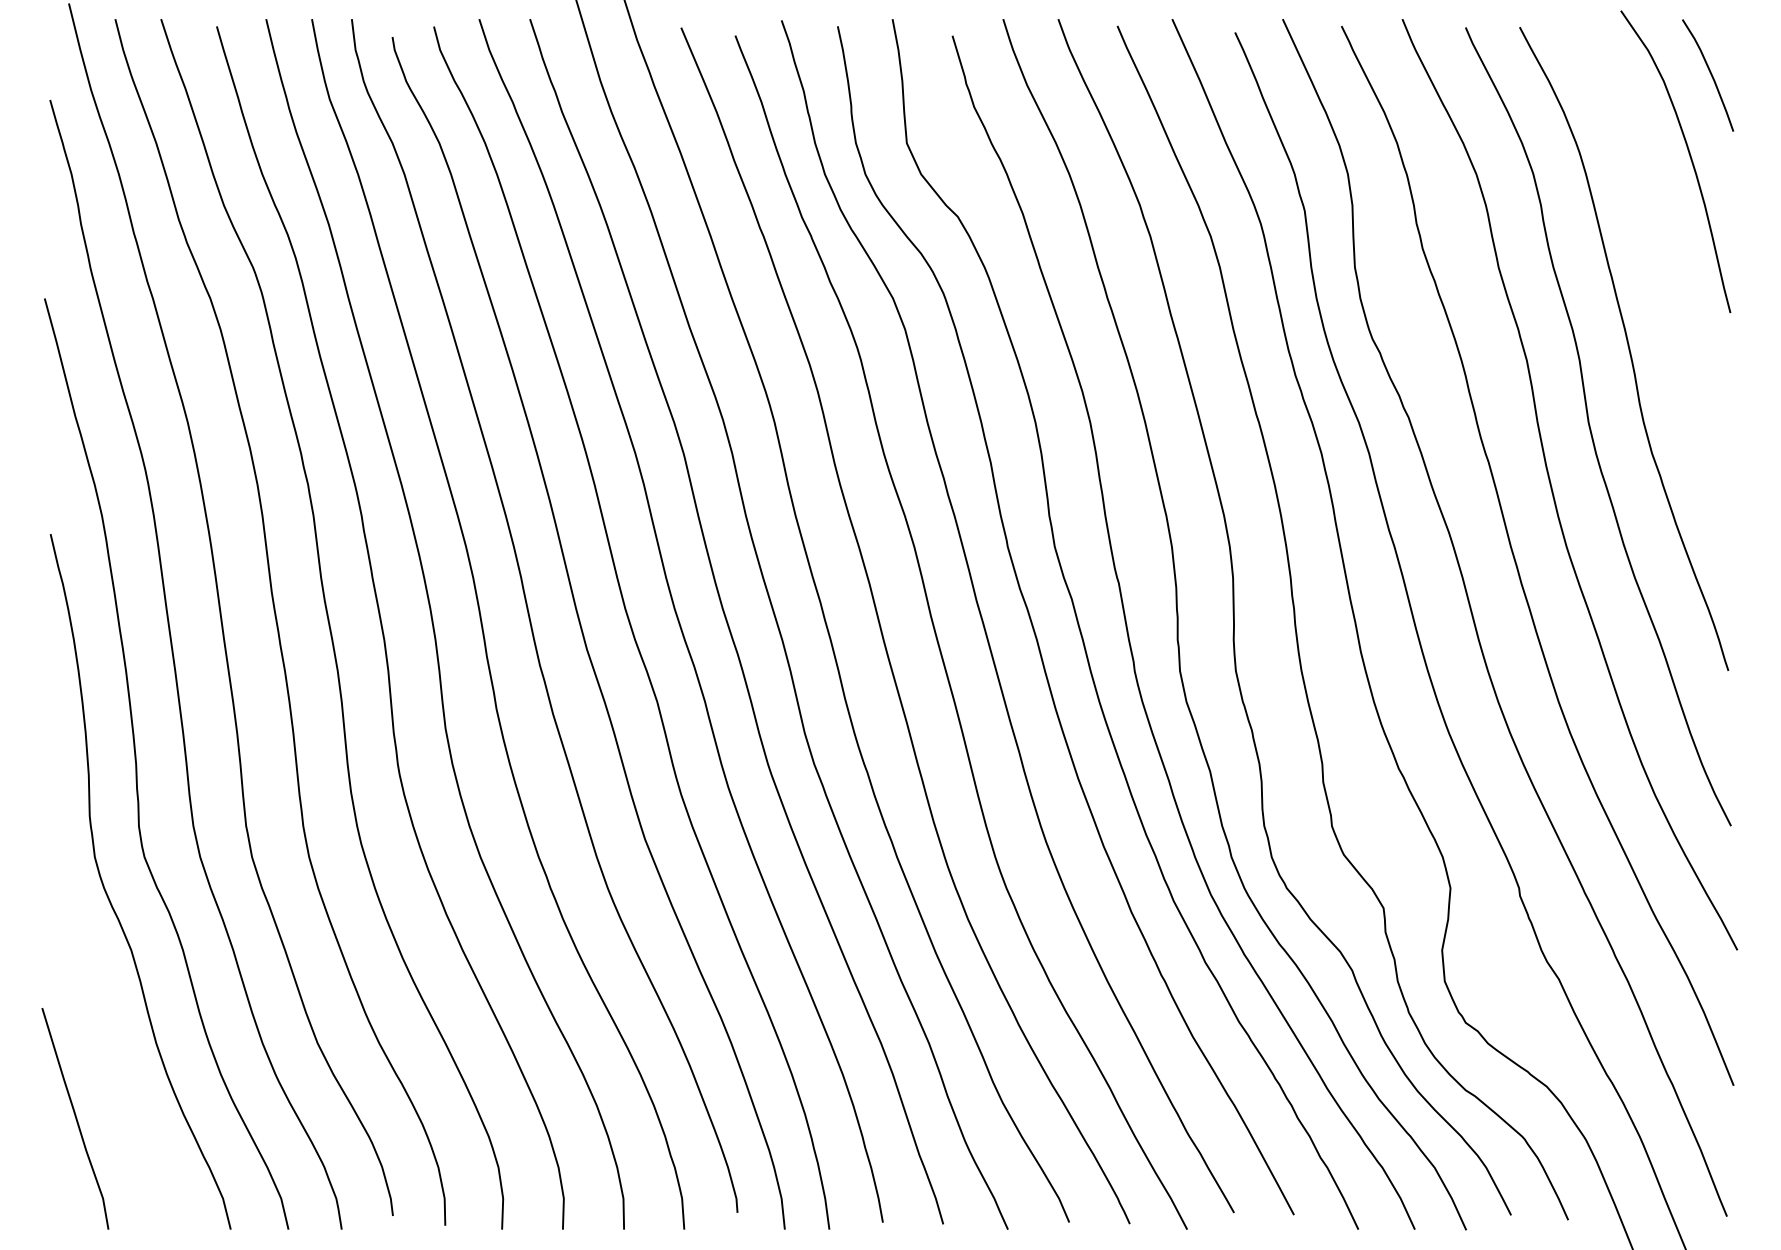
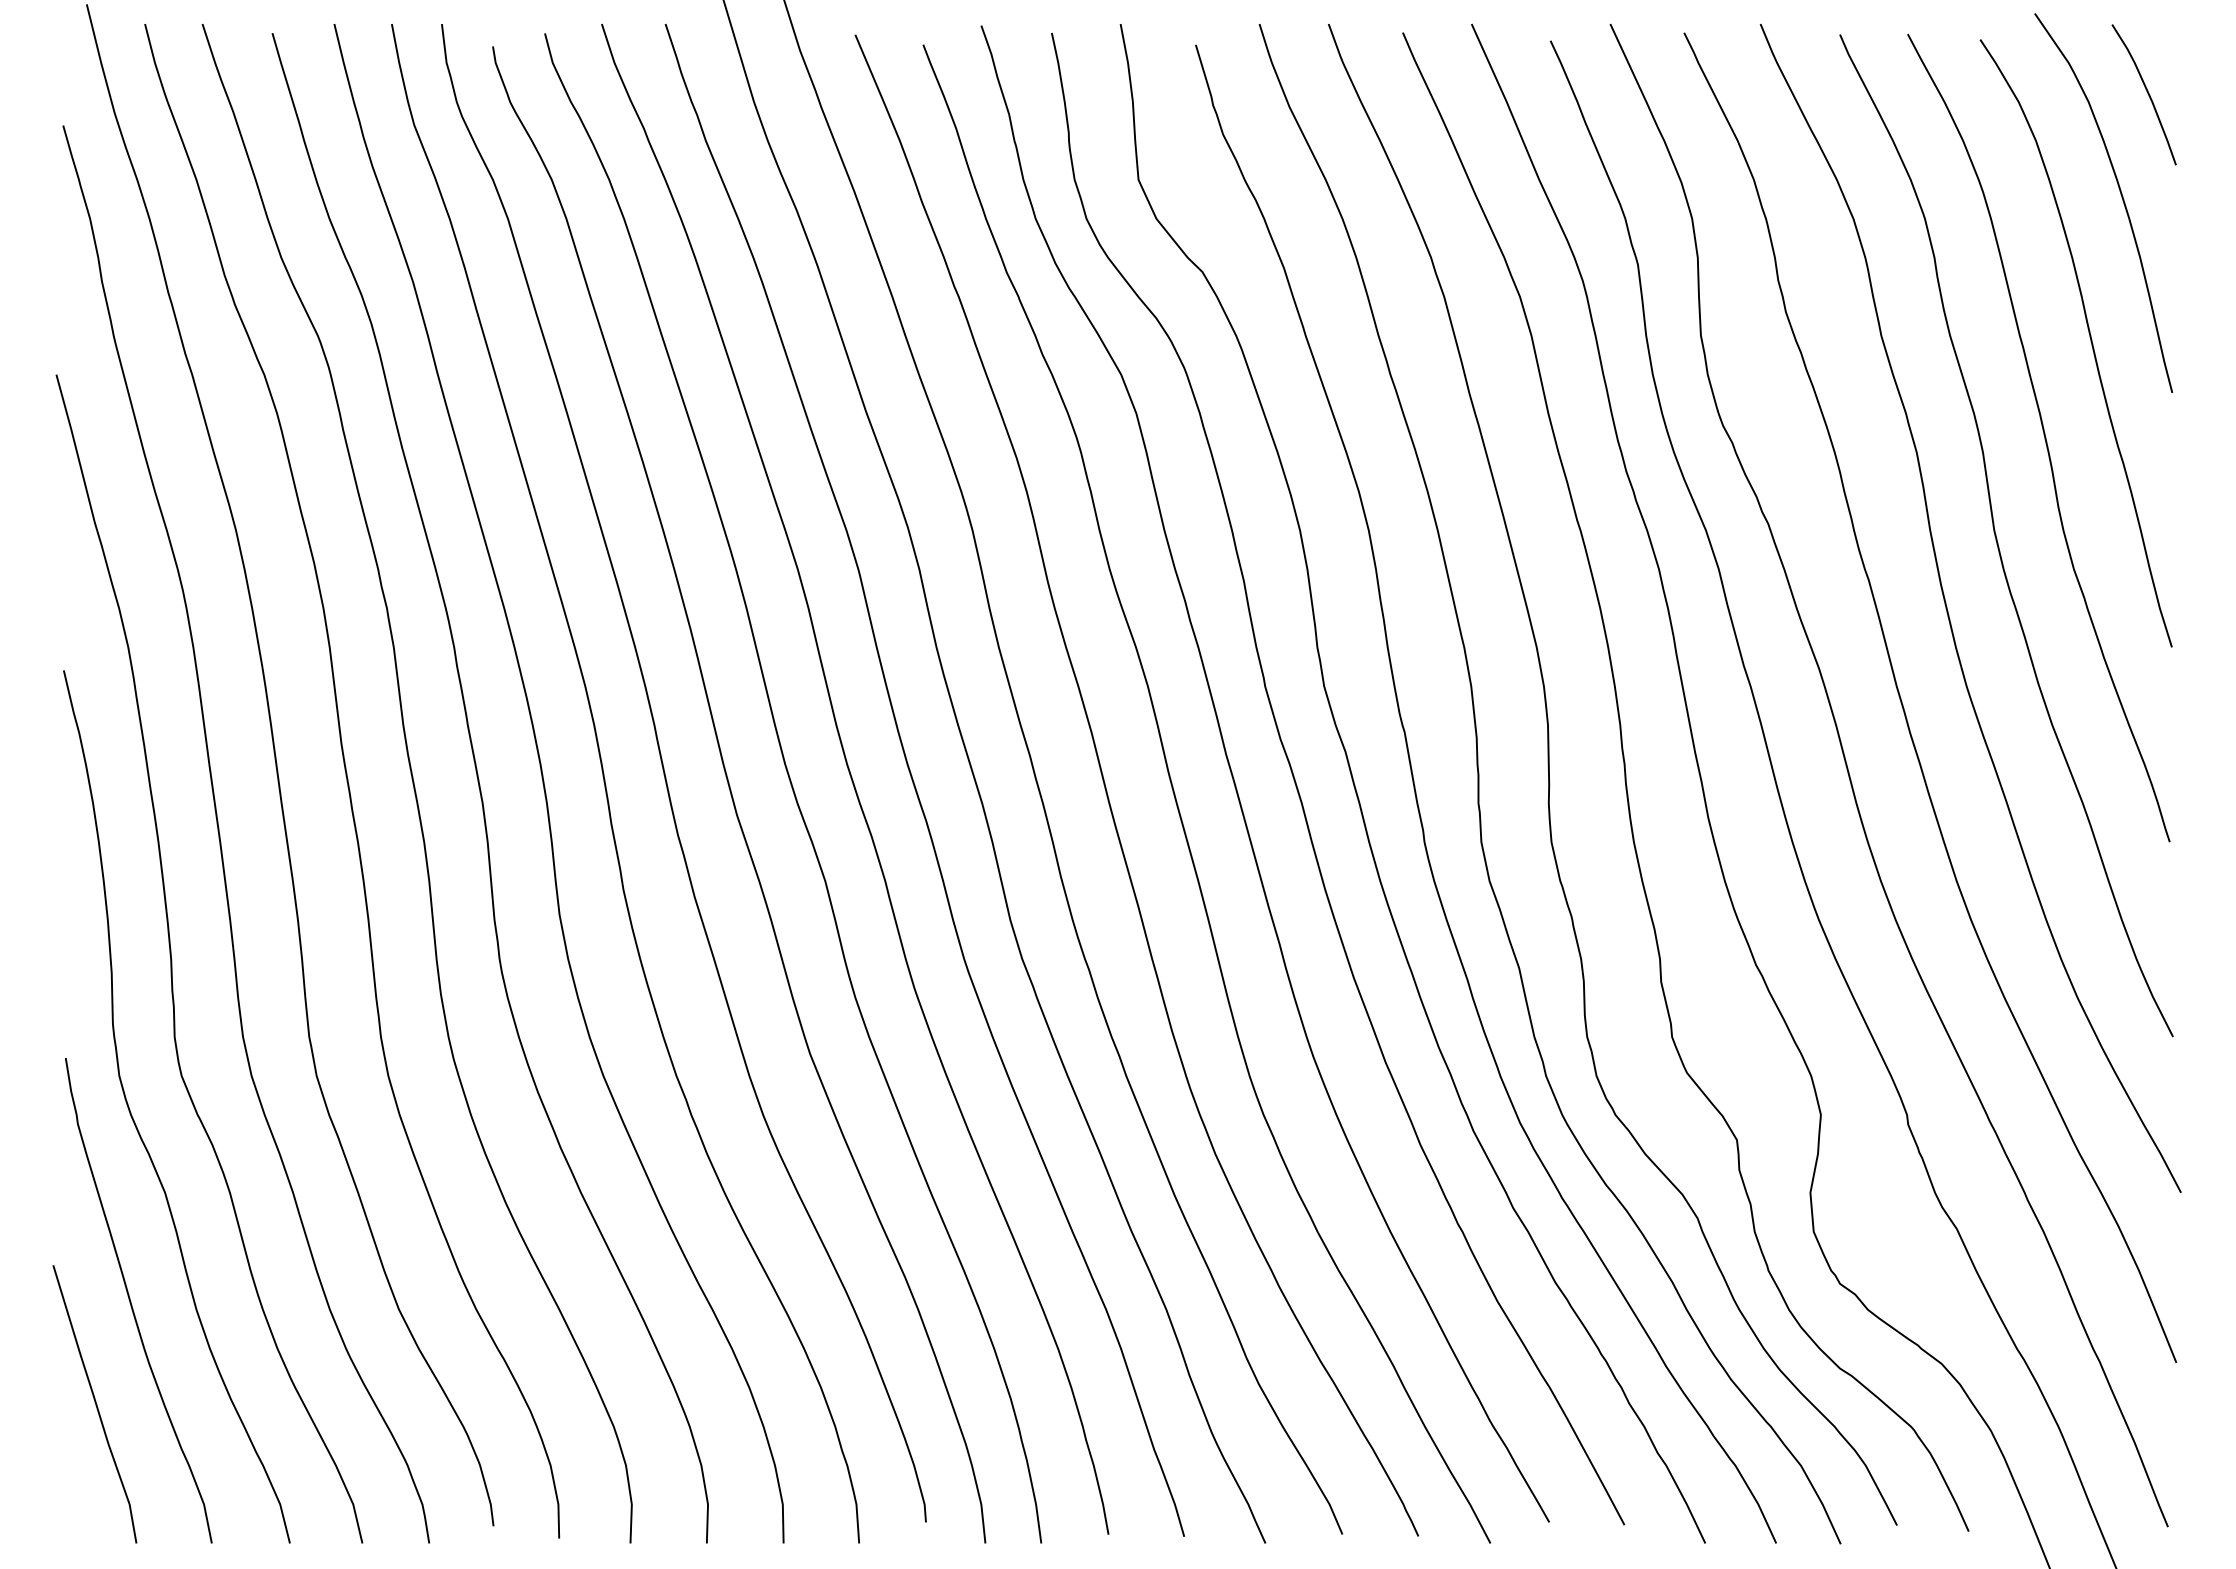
curve: (1665, 272) -> (2090, 341), added
curve: (104, 1036) -> (131, 1301), added

